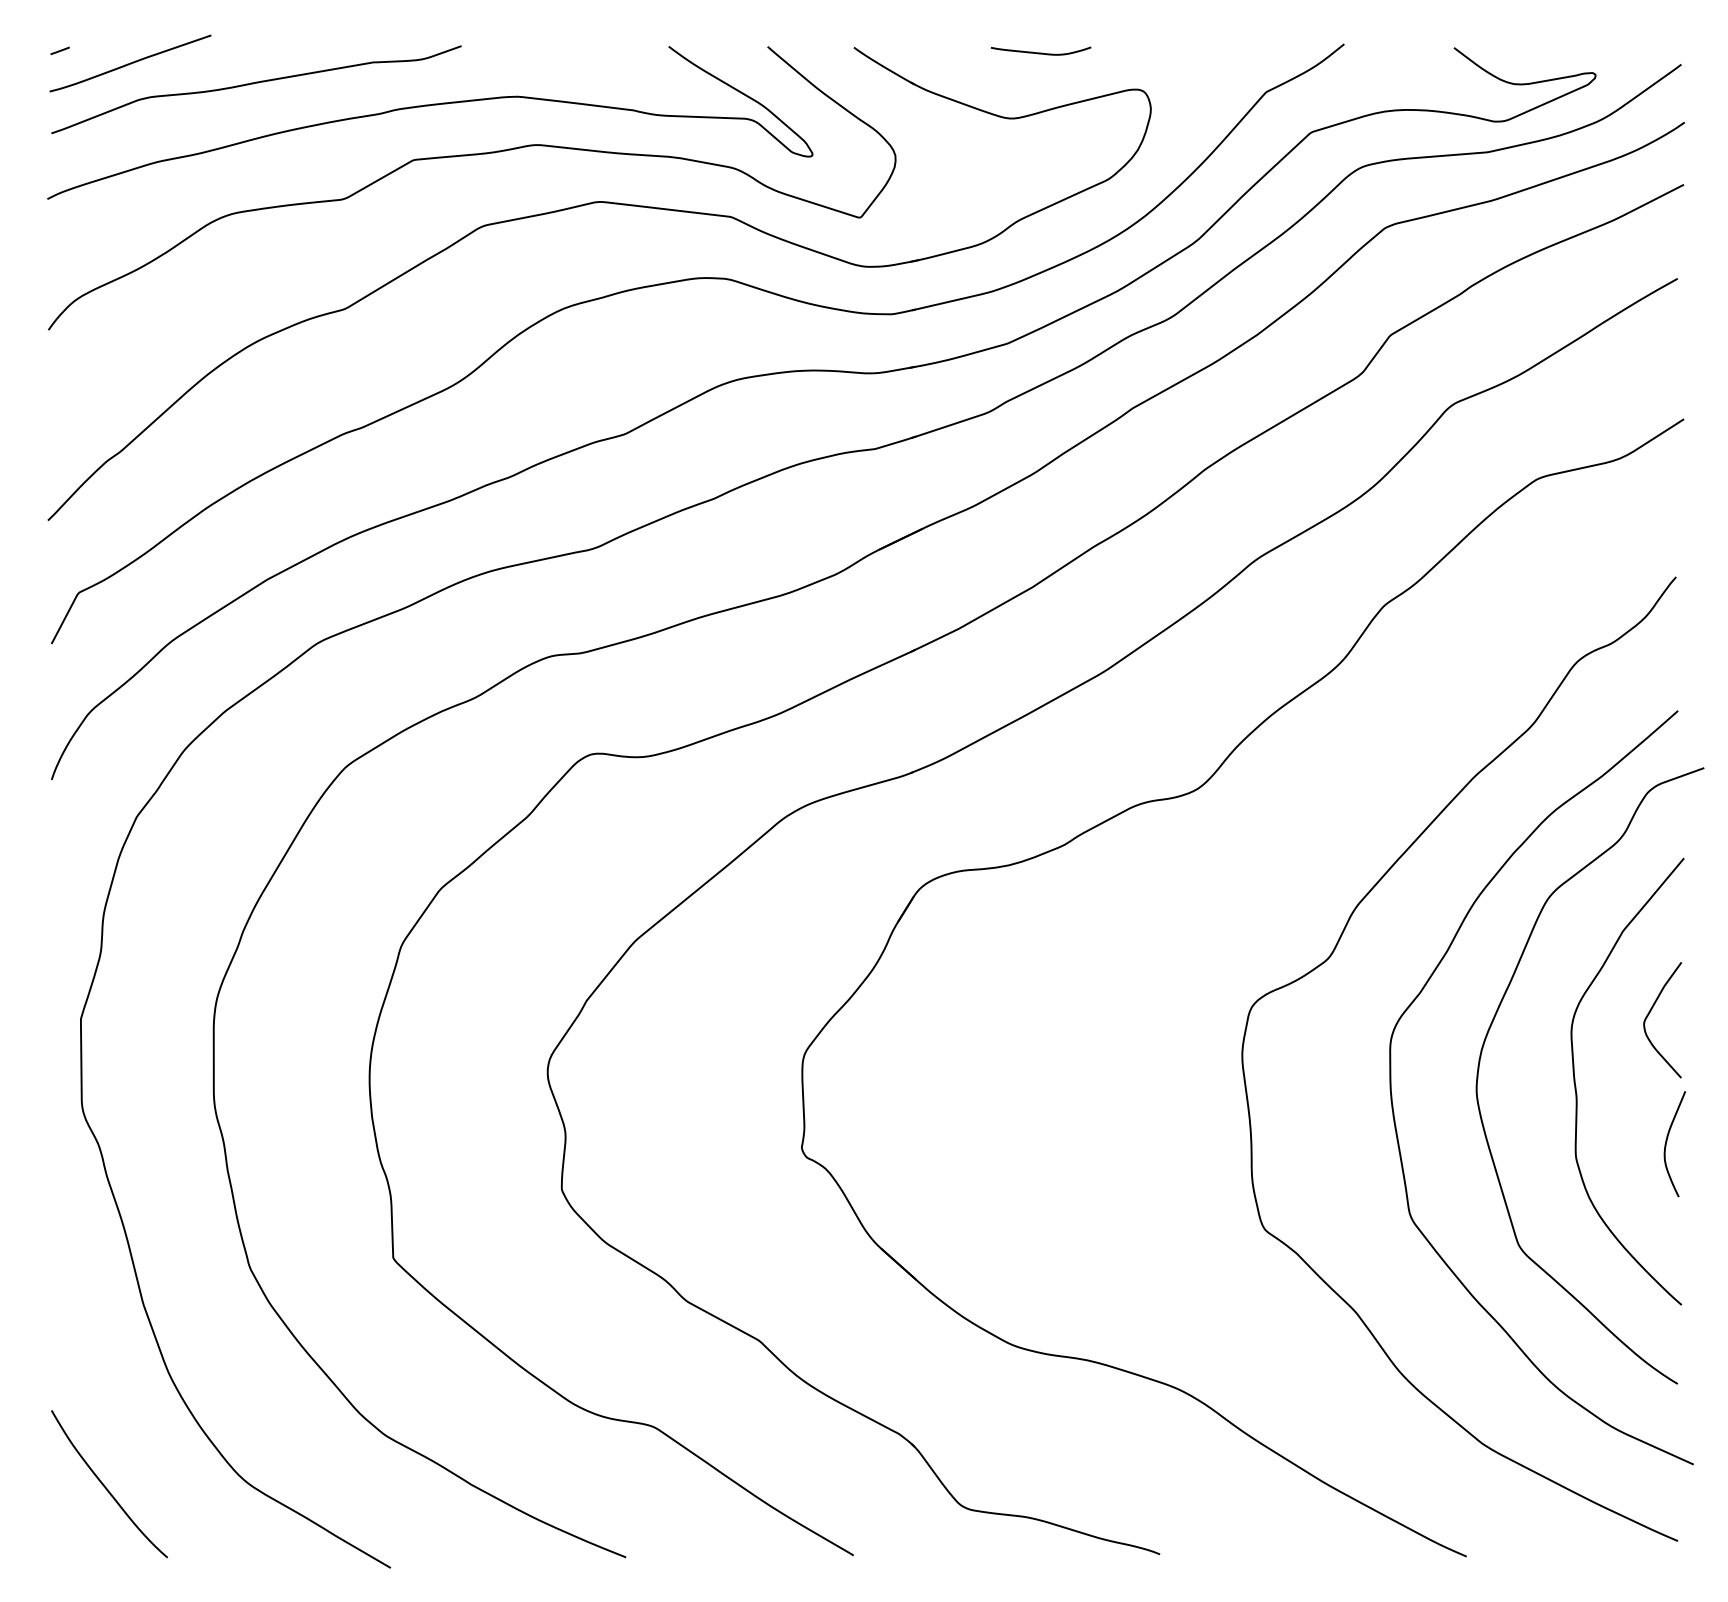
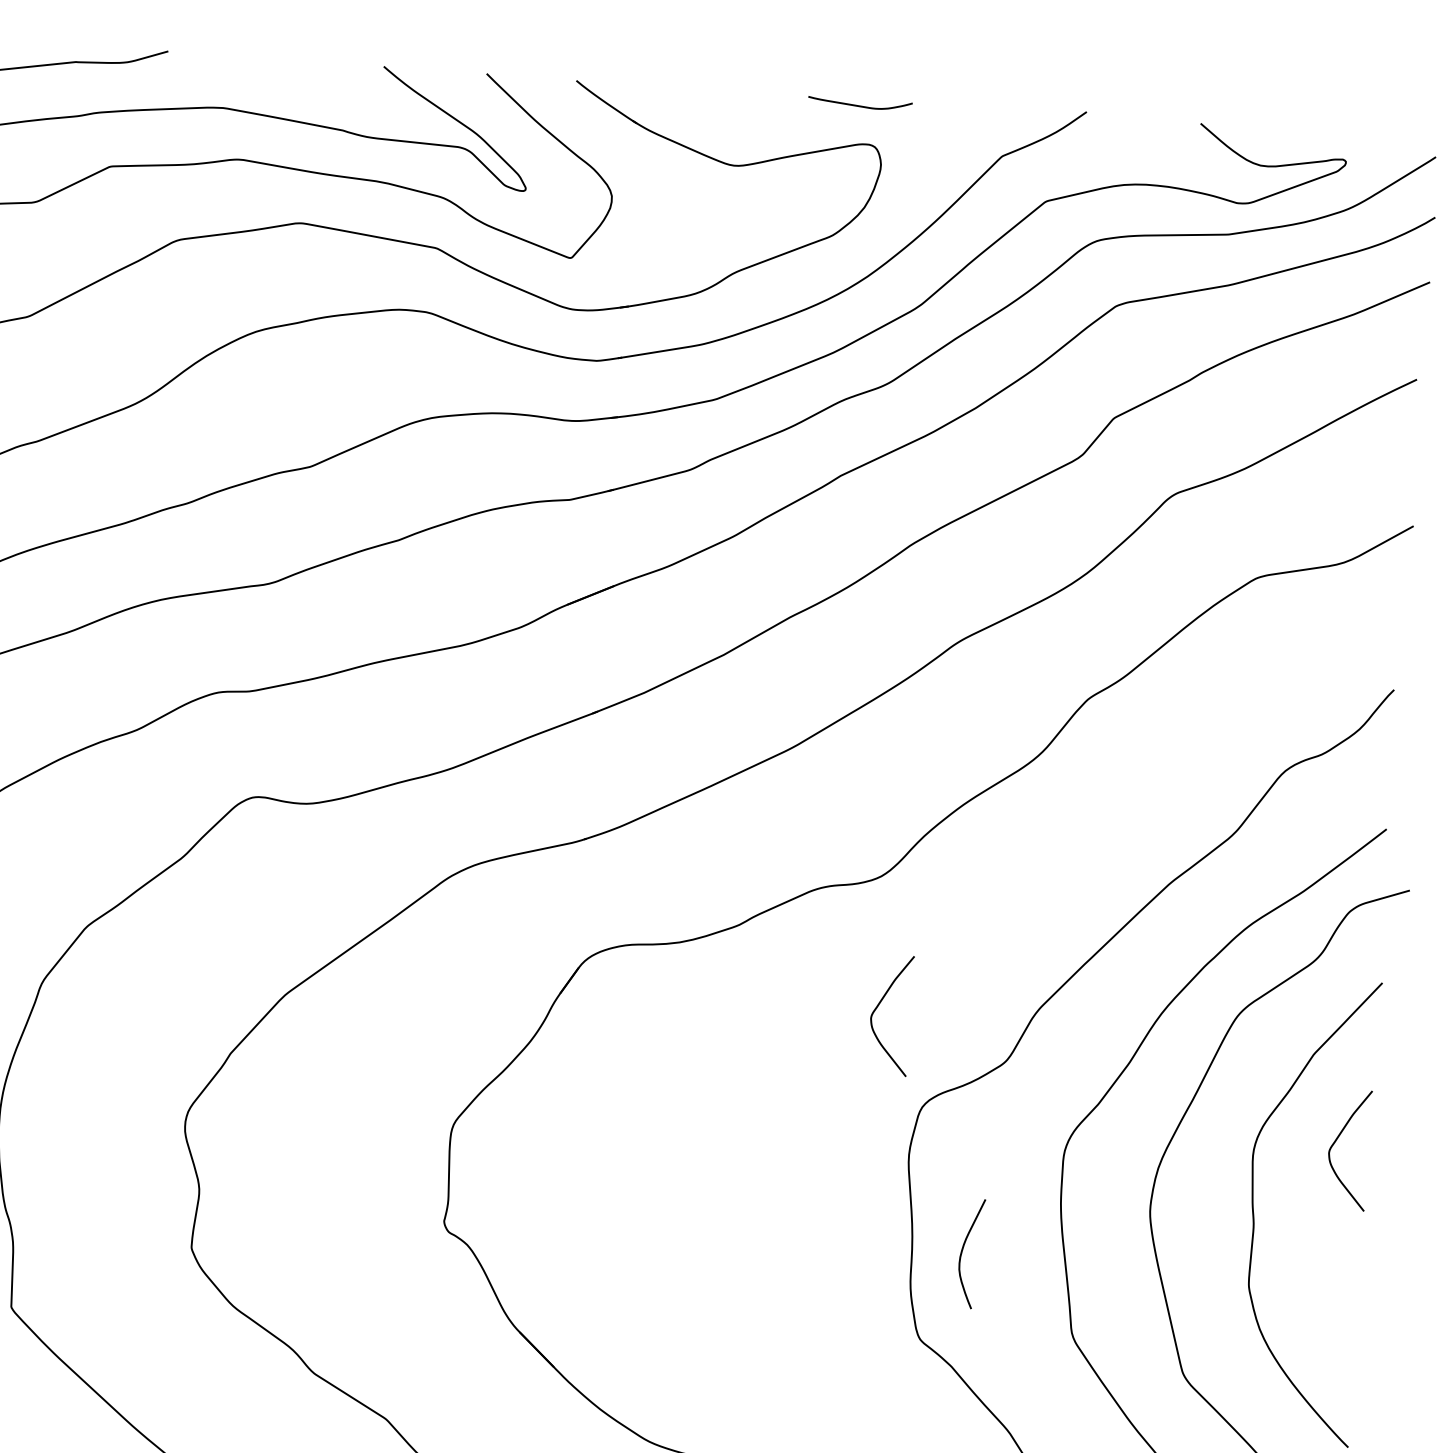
curve: (1040, 52) -> (859, 105), moved
curve: (1202, 915) -> (877, 1008), added
curve: (1667, 1141) -> (963, 1250), moved

